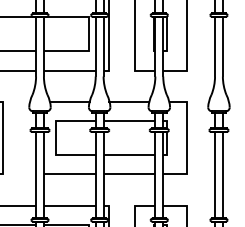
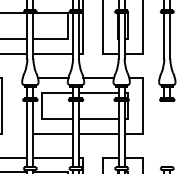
line: (215, 175) -> (164, 134), removed
line: (222, 175) -> (170, 134), removed

